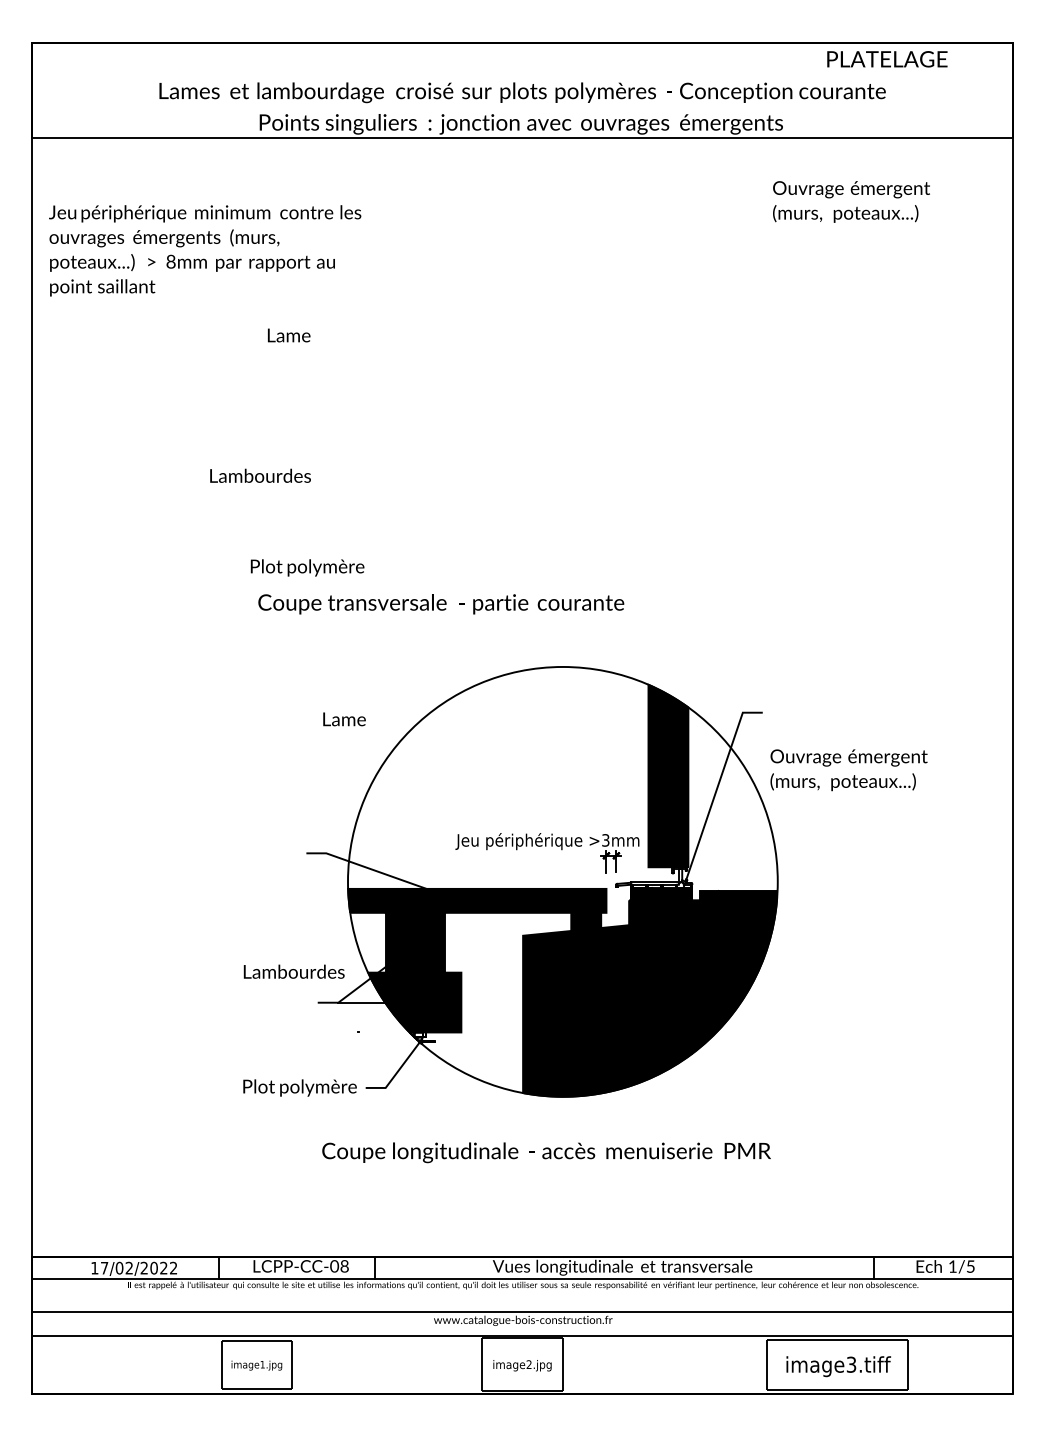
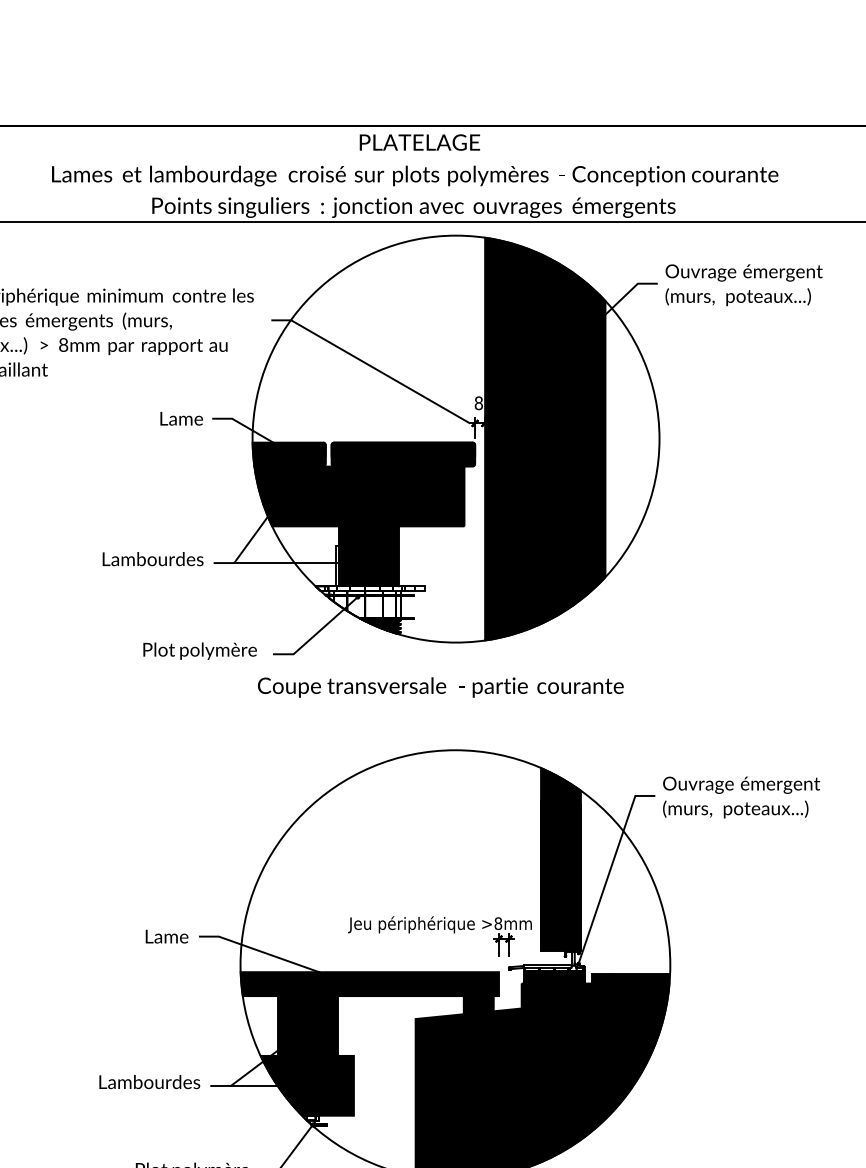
text: (887, 59) -> (420, 142), moved
part: (543, 361) -> (436, 444), added
text: (441, 604) -> (441, 687), moved
text: (344, 719) -> (167, 936), moved
text: (848, 770) -> (741, 797), moved
text: (605, 840) -> (498, 923), >3mm -> >8mm
text: (293, 971) -> (149, 1081), moved

